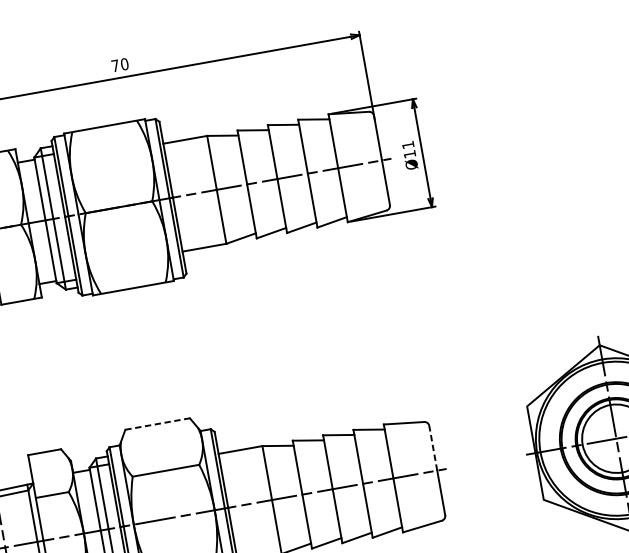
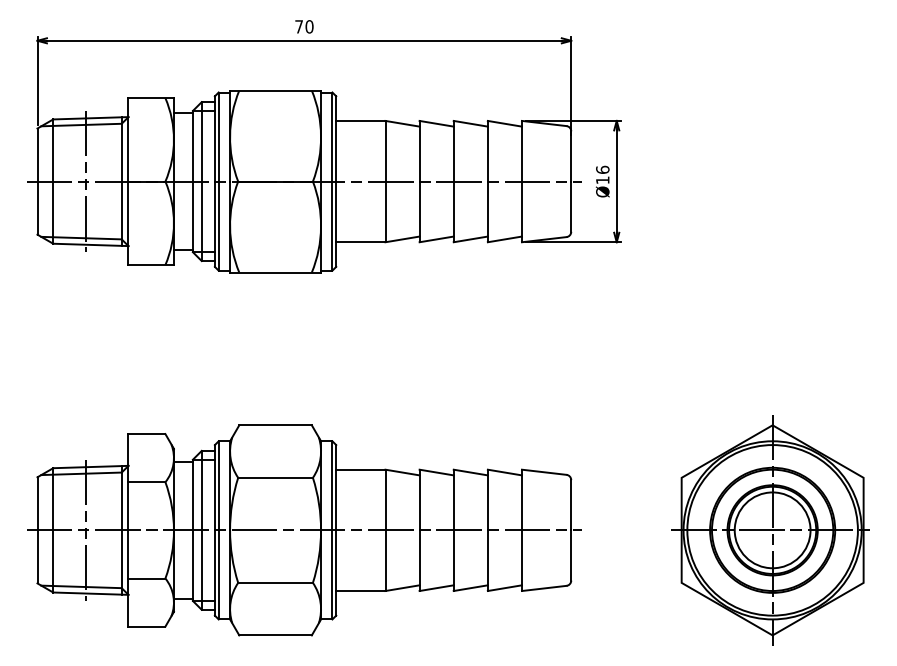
text: (407, 144) -> (602, 169), Ø11 -> Ø16
line: (158, 424) -> (276, 425), dashed -> solid
line: (433, 447) -> (571, 504), dashed -> solid

